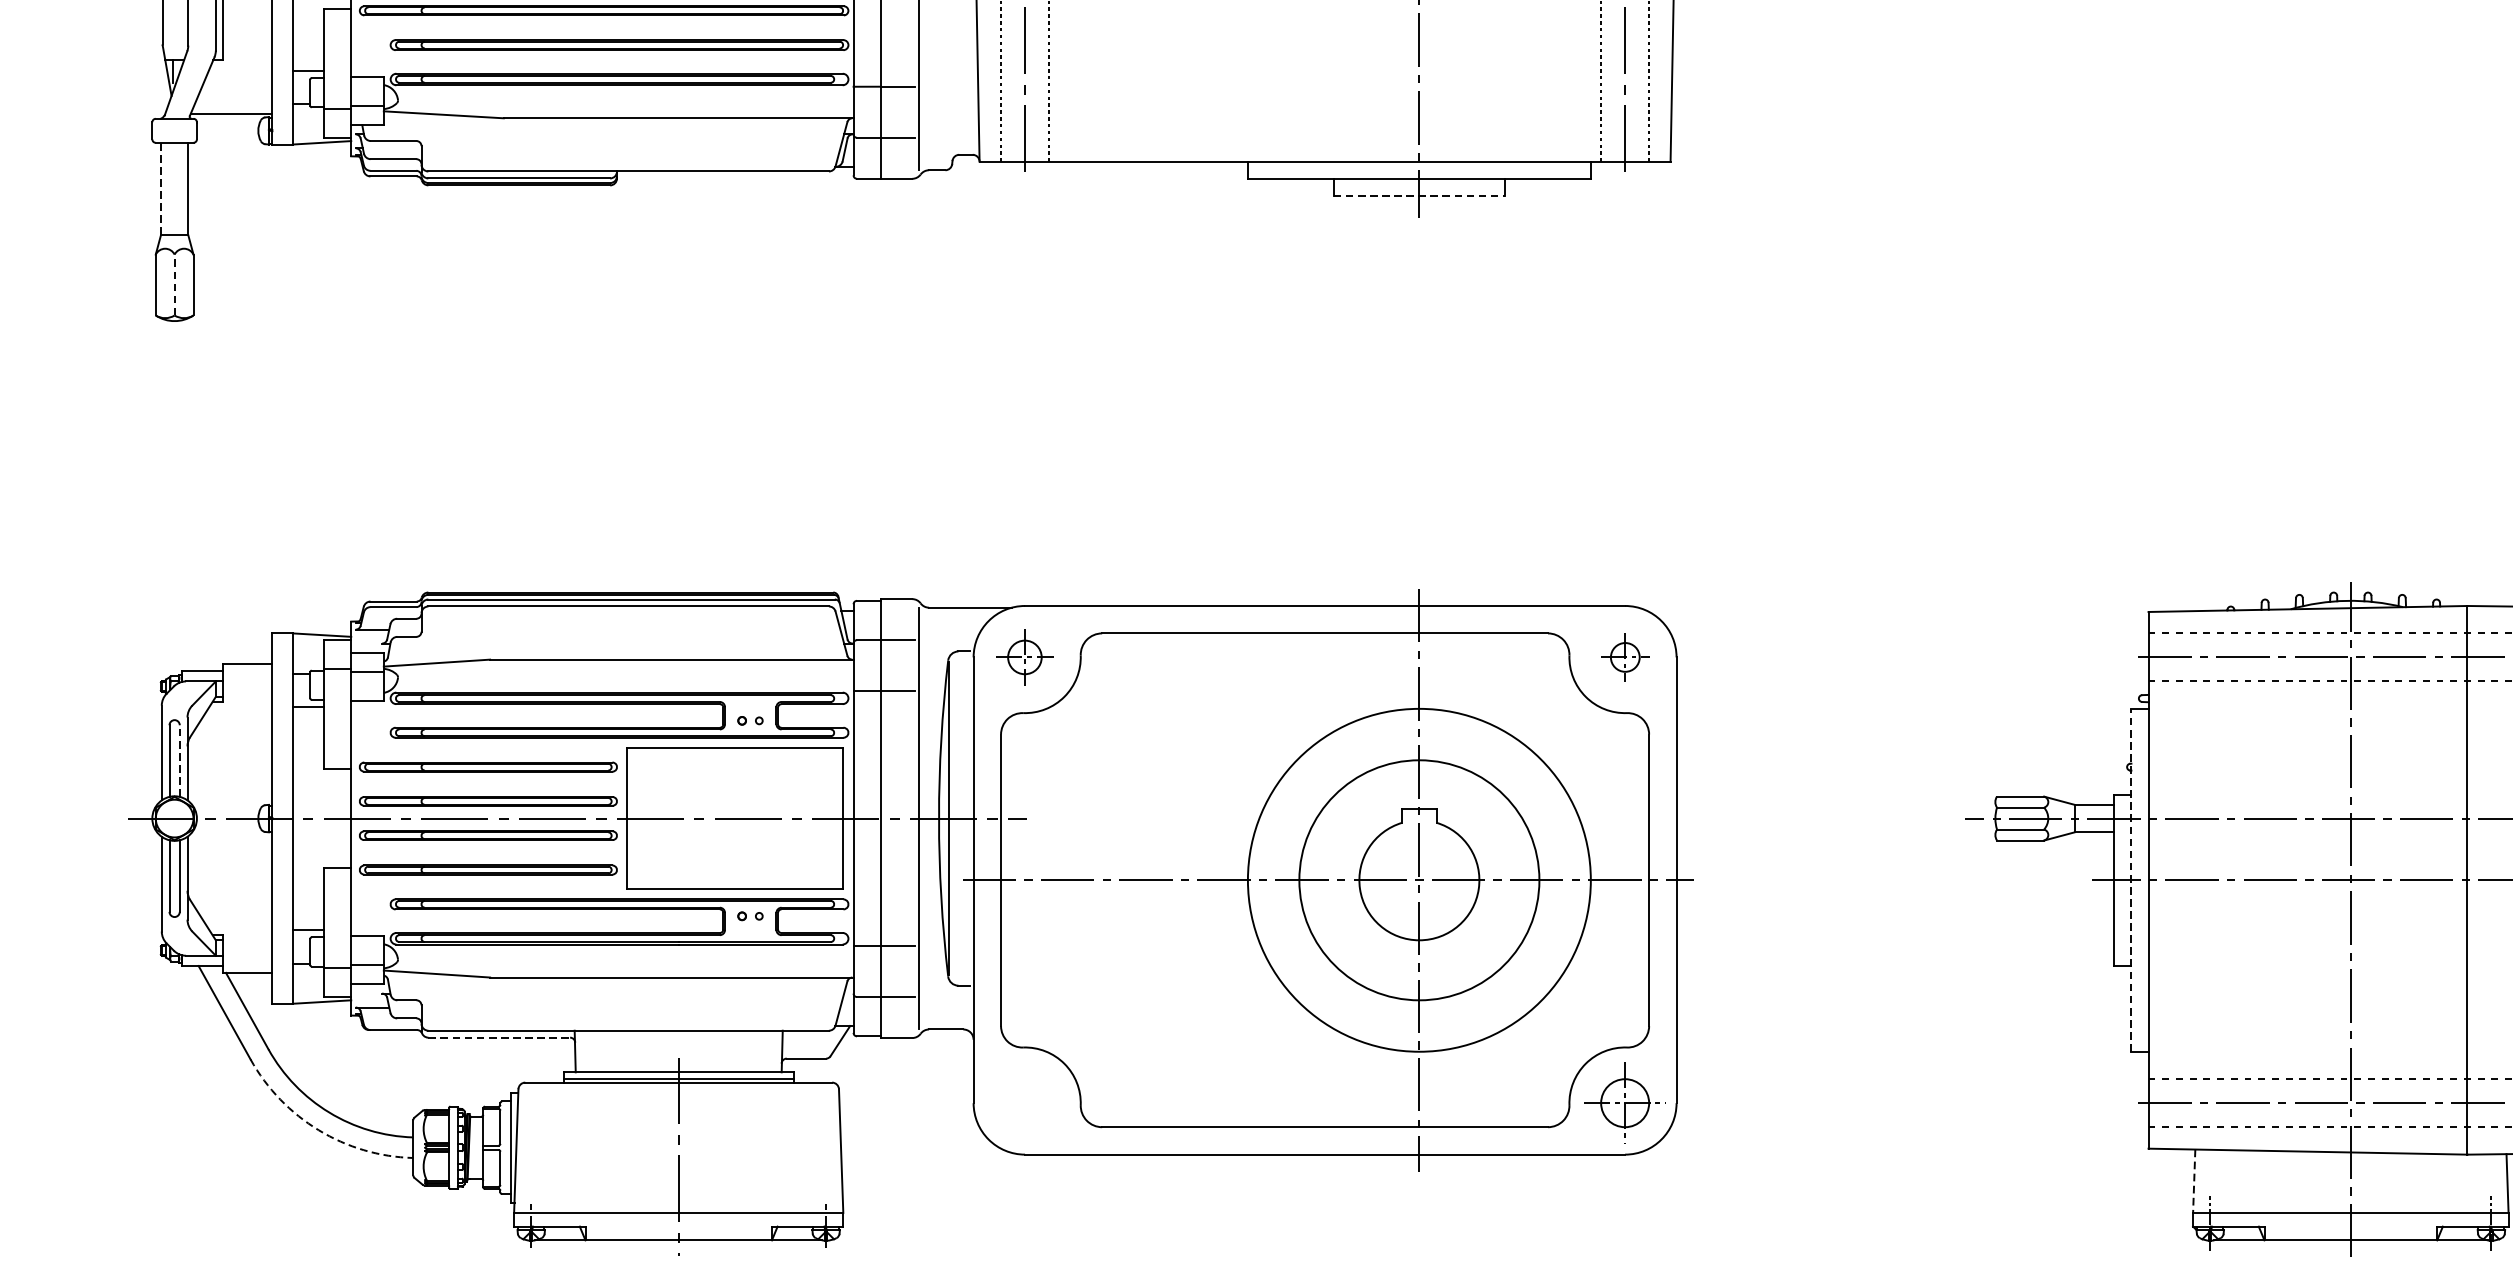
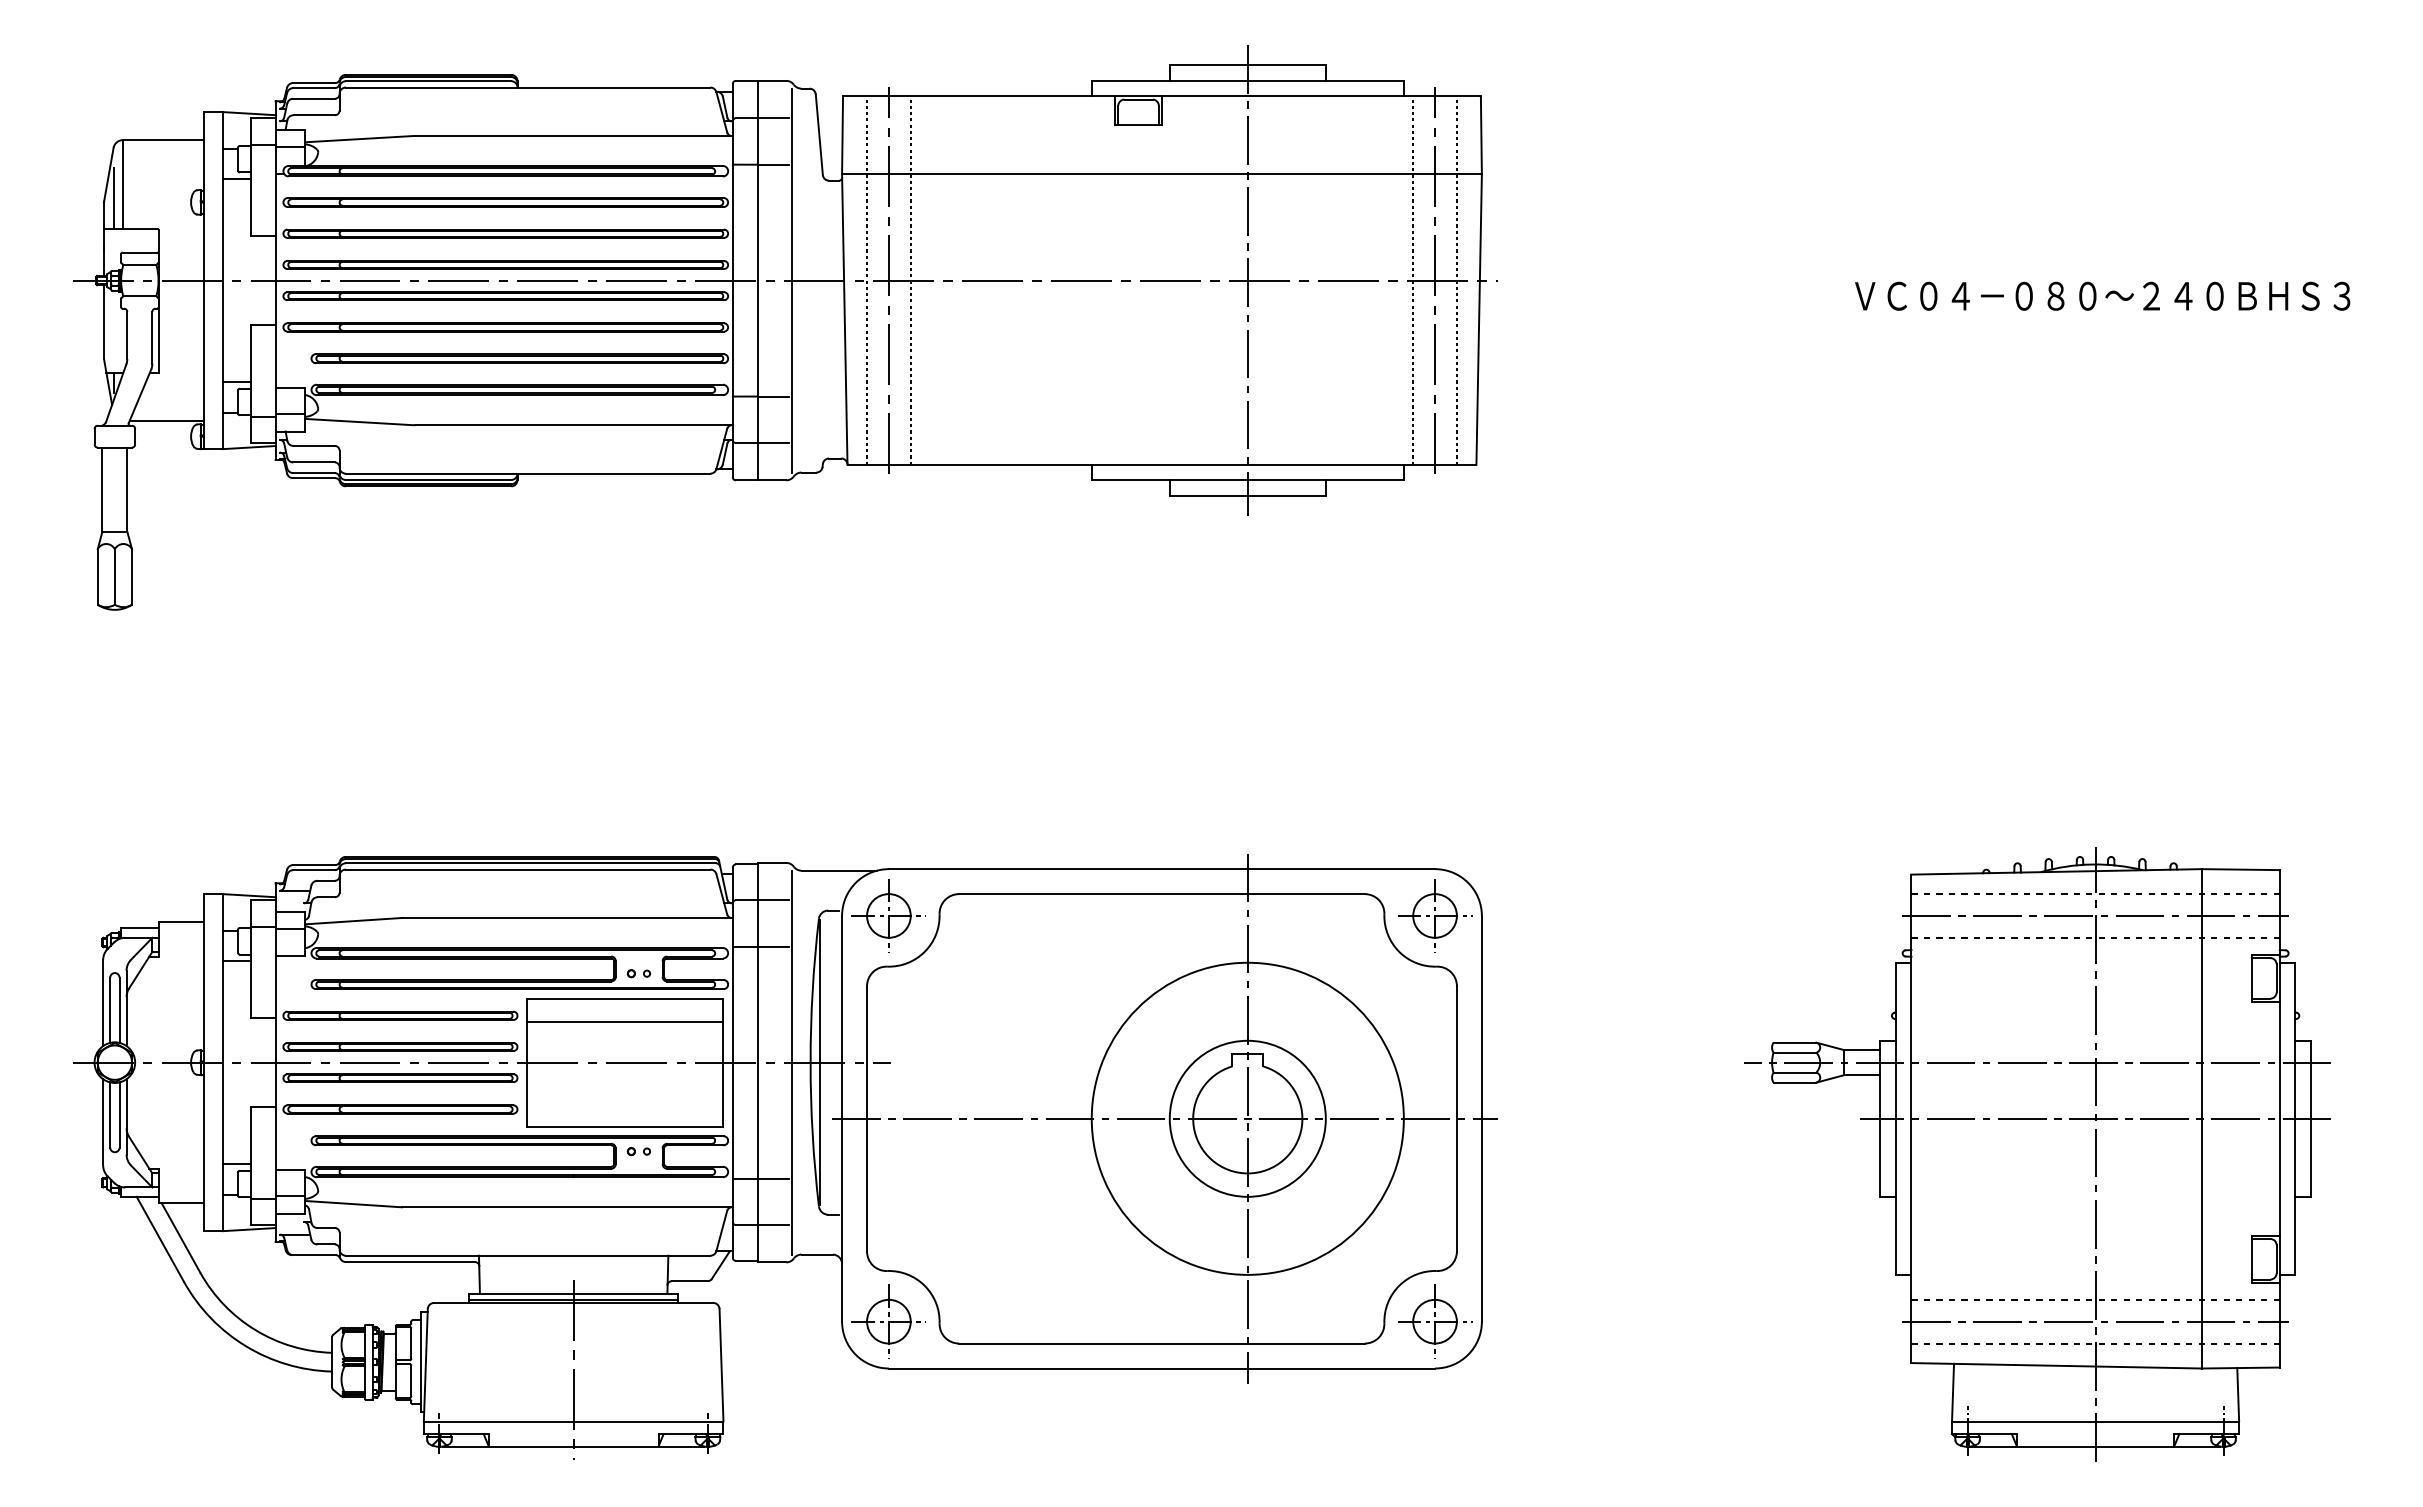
line: (161, 189) -> (102, 490), dashed -> solid
line: (1420, 195) -> (1248, 495), dashed -> solid
line: (174, 285) -> (114, 577), dashed -> solid
part: (1024, 656) -> (888, 915), size x1.43
part: (1625, 656) -> (1435, 915), size x1.67
line: (179, 761) -> (119, 1010), dashed -> solid
line: (734, 774) -> (624, 1022), added
circle: (1419, 879) -> (1247, 1118), size x0.71
line: (2131, 879) -> (1895, 1118), dashed -> solid
line: (499, 1038) -> (410, 1262), dashed -> solid
part: (1024, 1102) -> (888, 1321), added
arc: (319, 1130) -> (246, 1346), dashed -> solid
line: (2194, 1180) -> (1953, 1392), dashed -> solid

